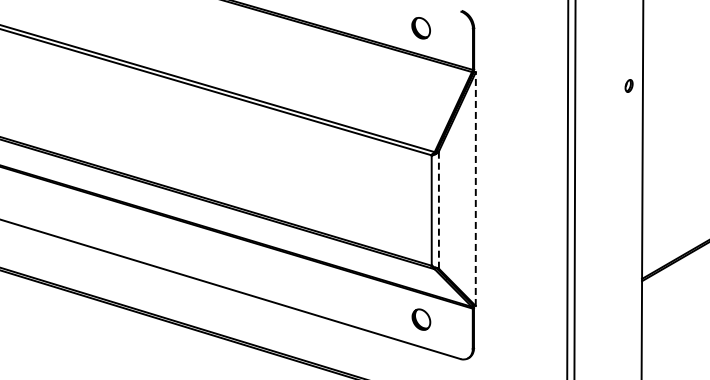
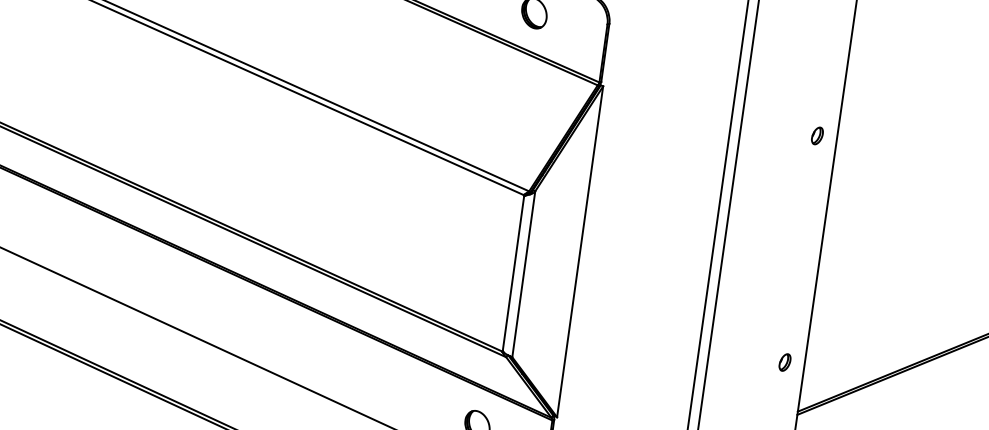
line: (475, 189) -> (579, 252), dashed -> solid
line: (438, 210) -> (523, 274), dashed -> solid
part: (628, 245) -> (785, 361), added

